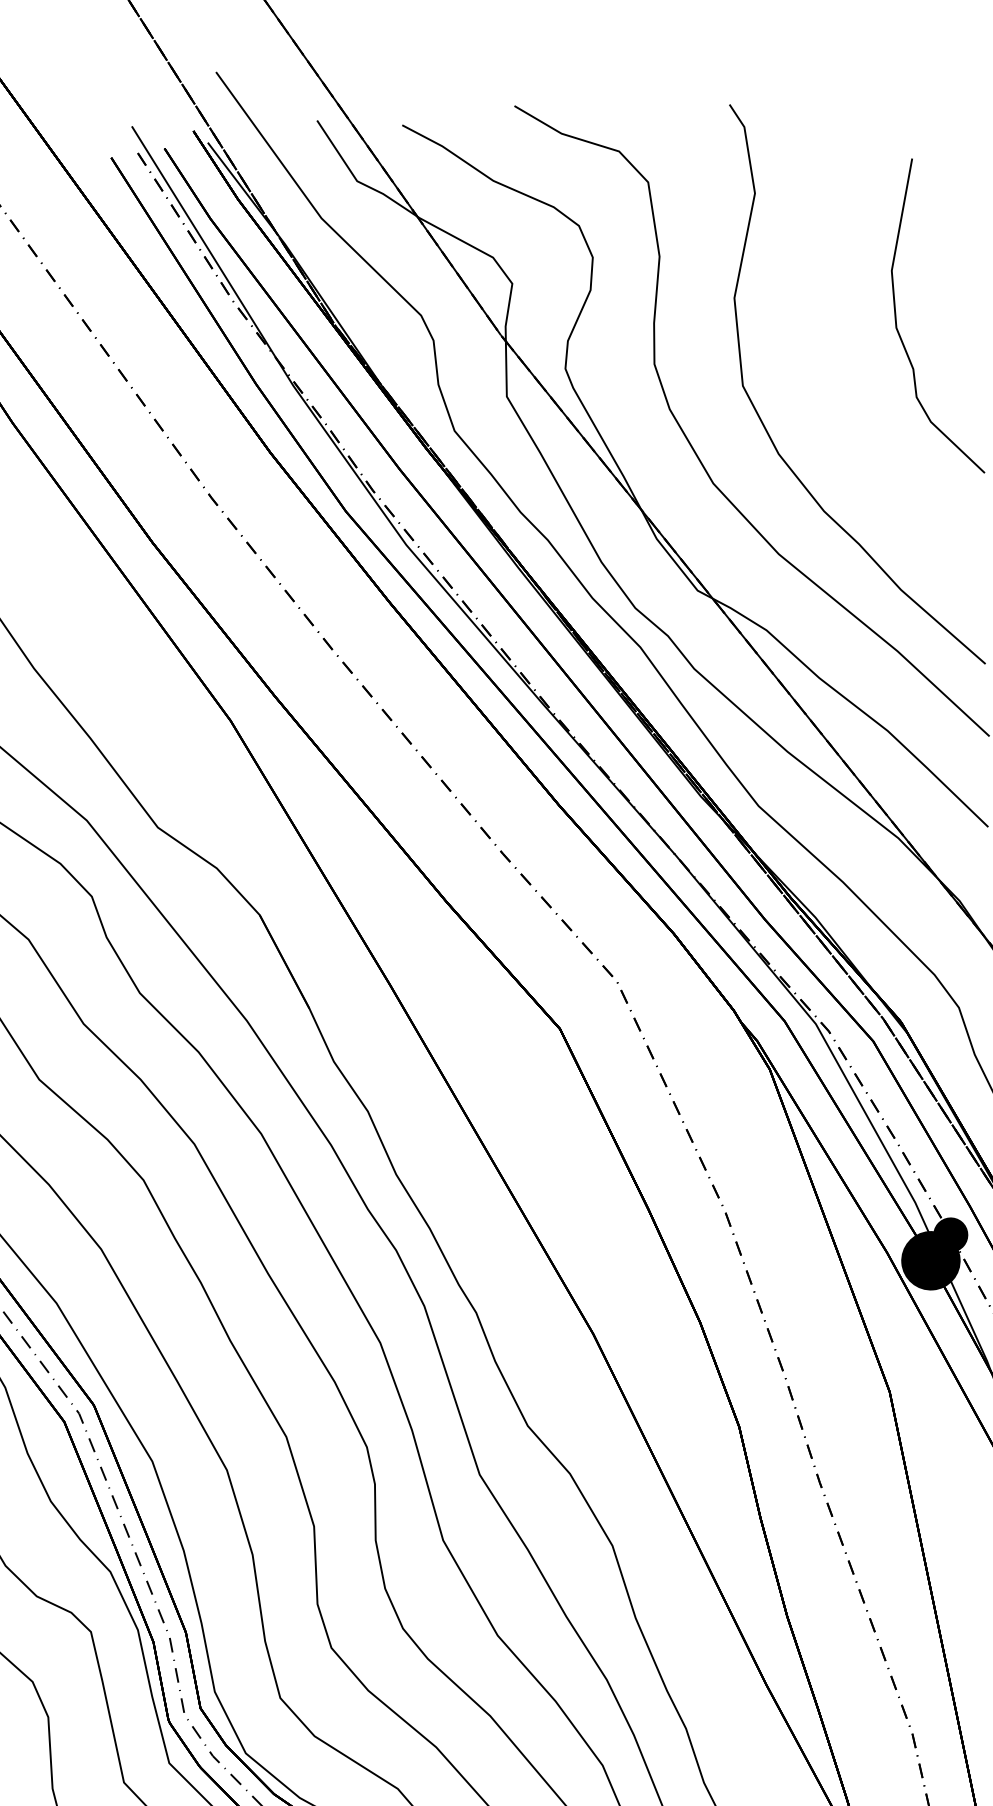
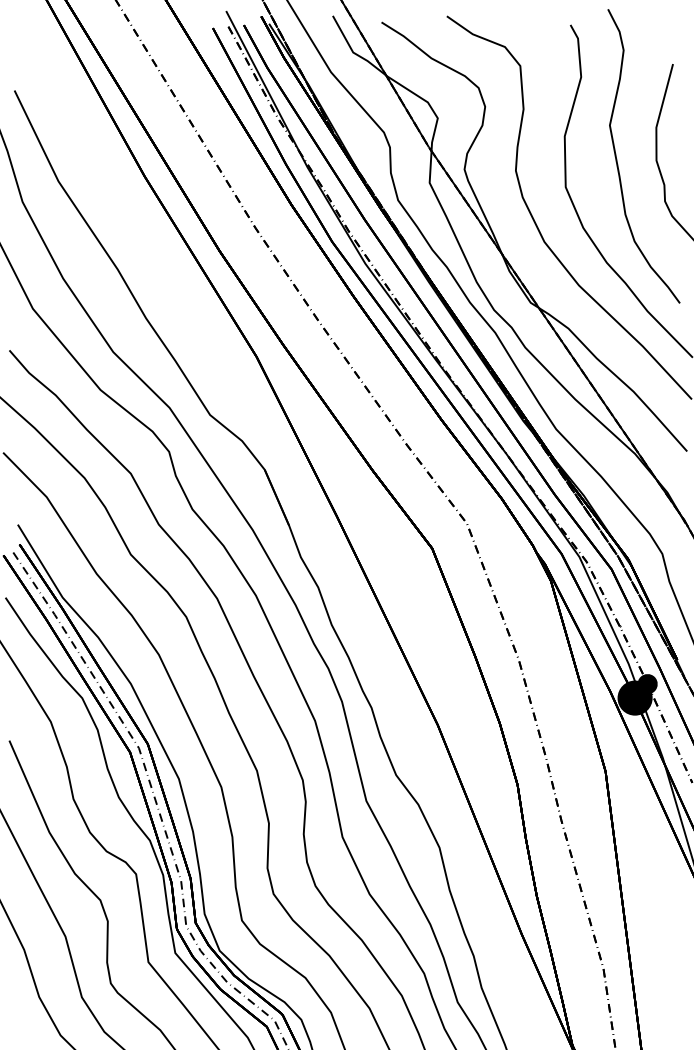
curve: (828, 331) -> (617, 159), added

